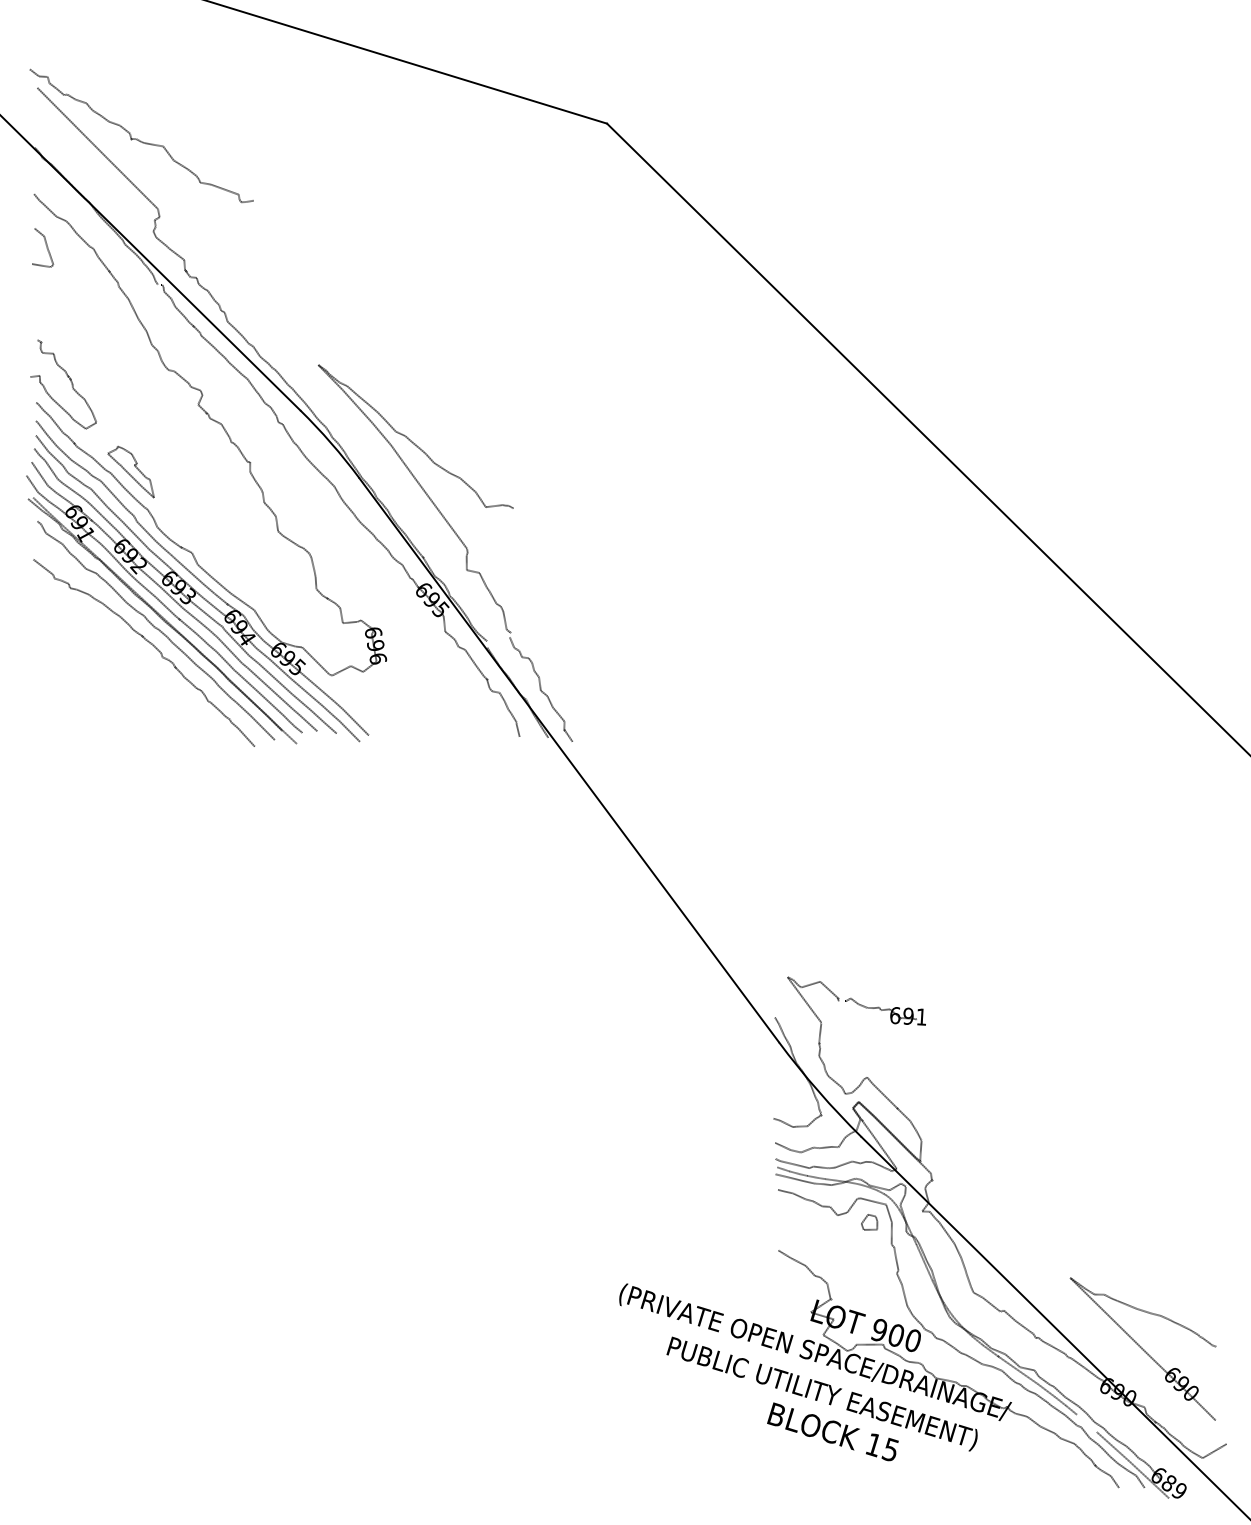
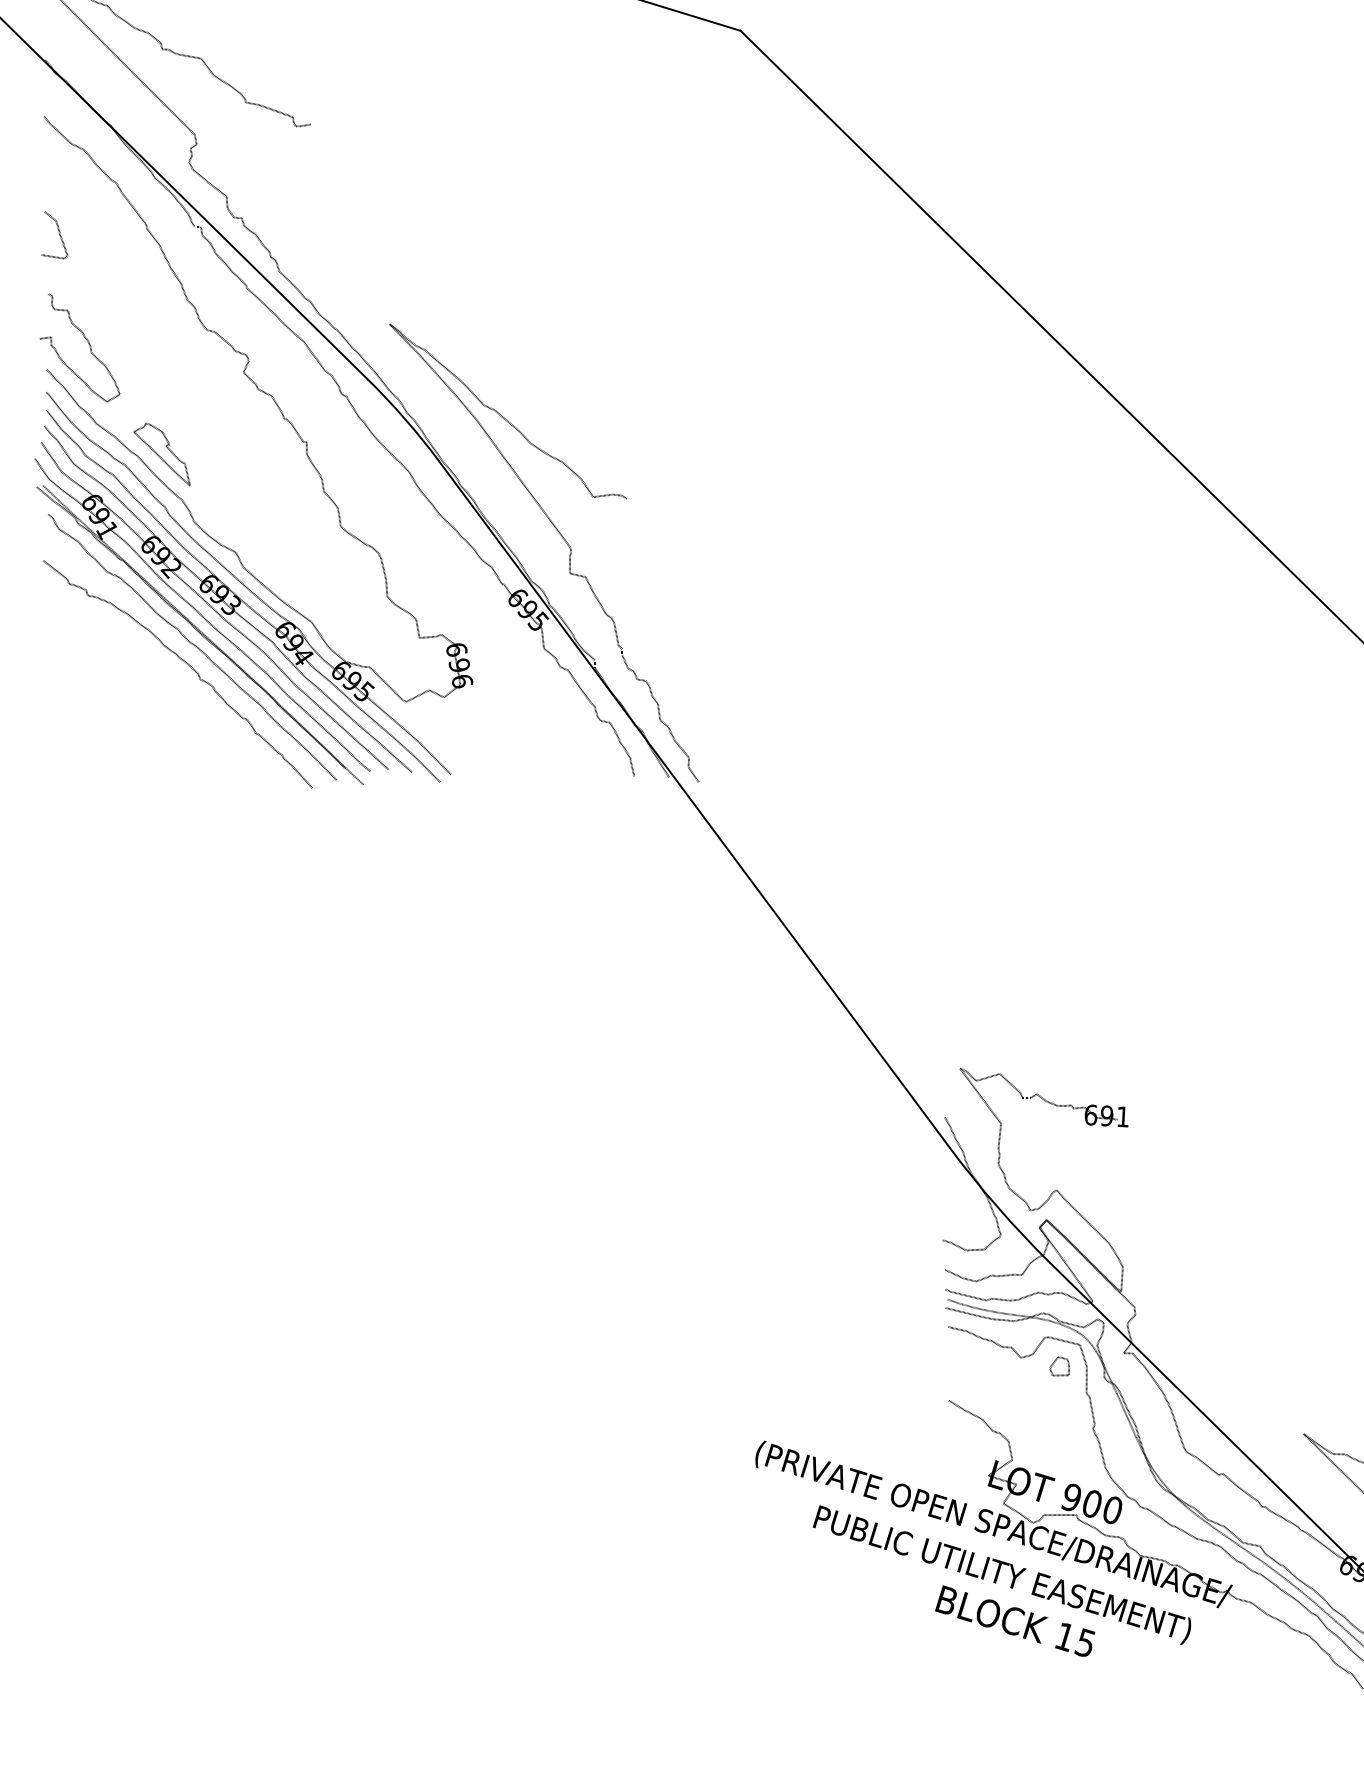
curve: (46, 247) -> (59, 234), moved
line: (1086, 1423) -> (1323, 1610), added

